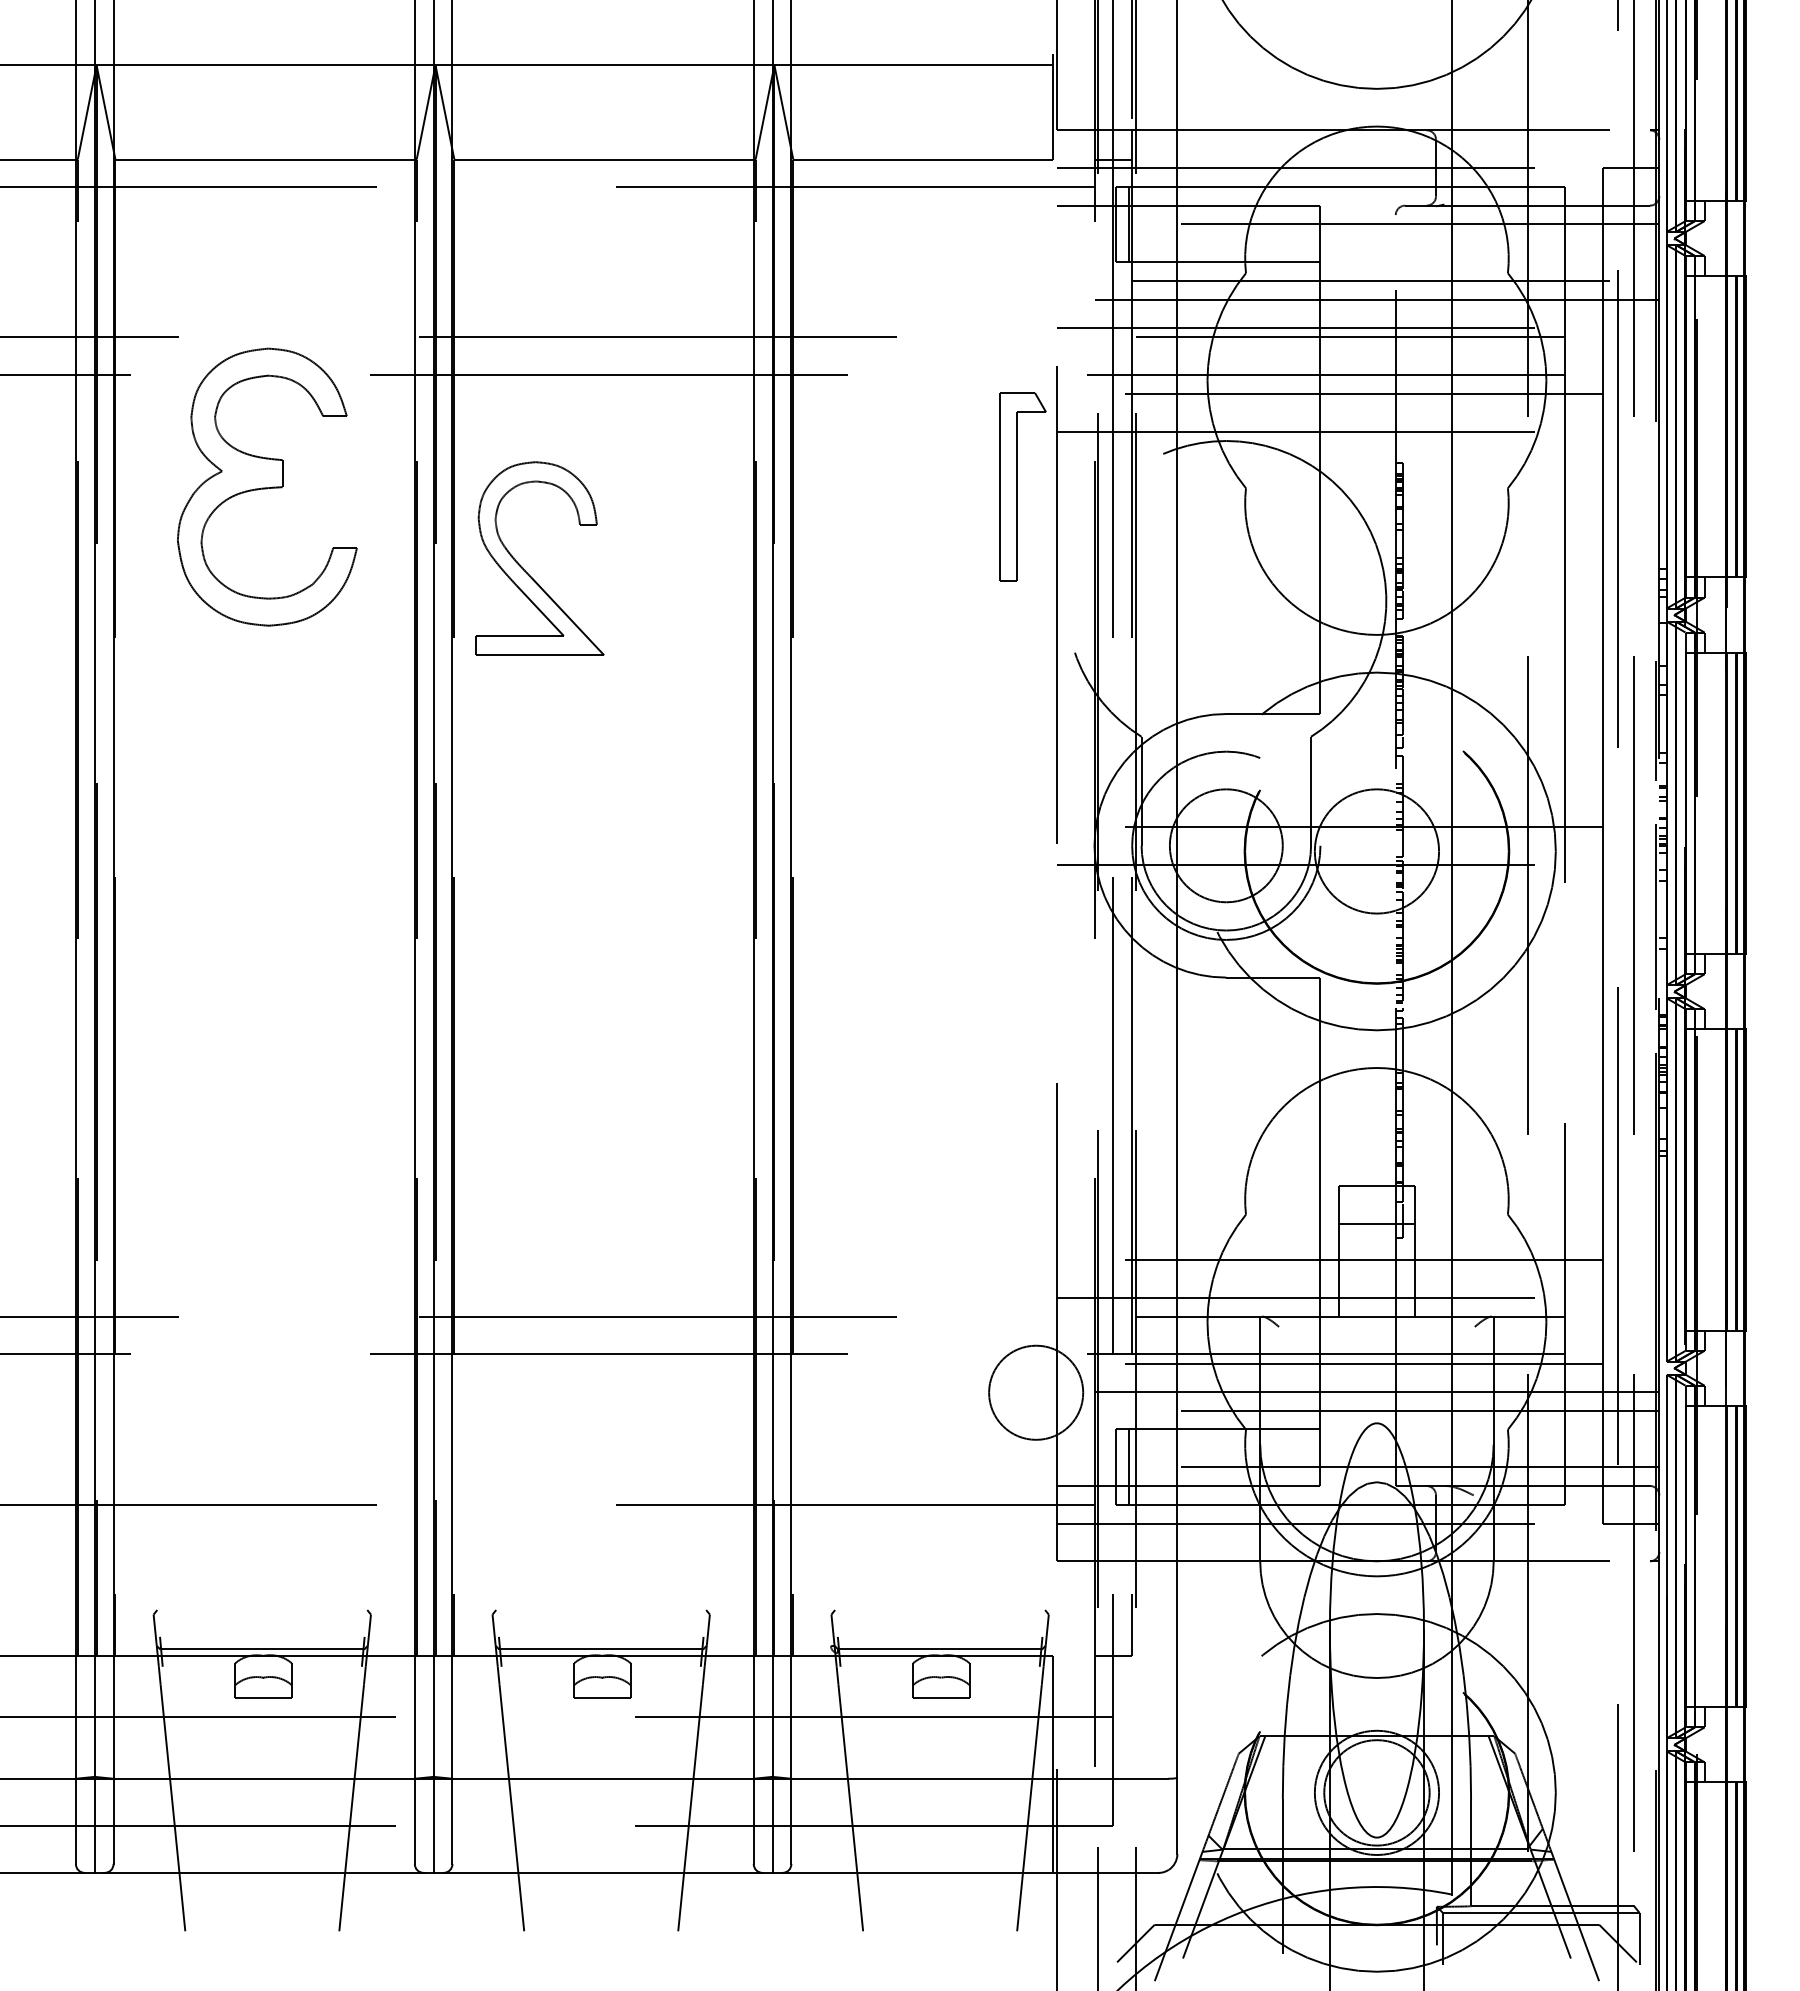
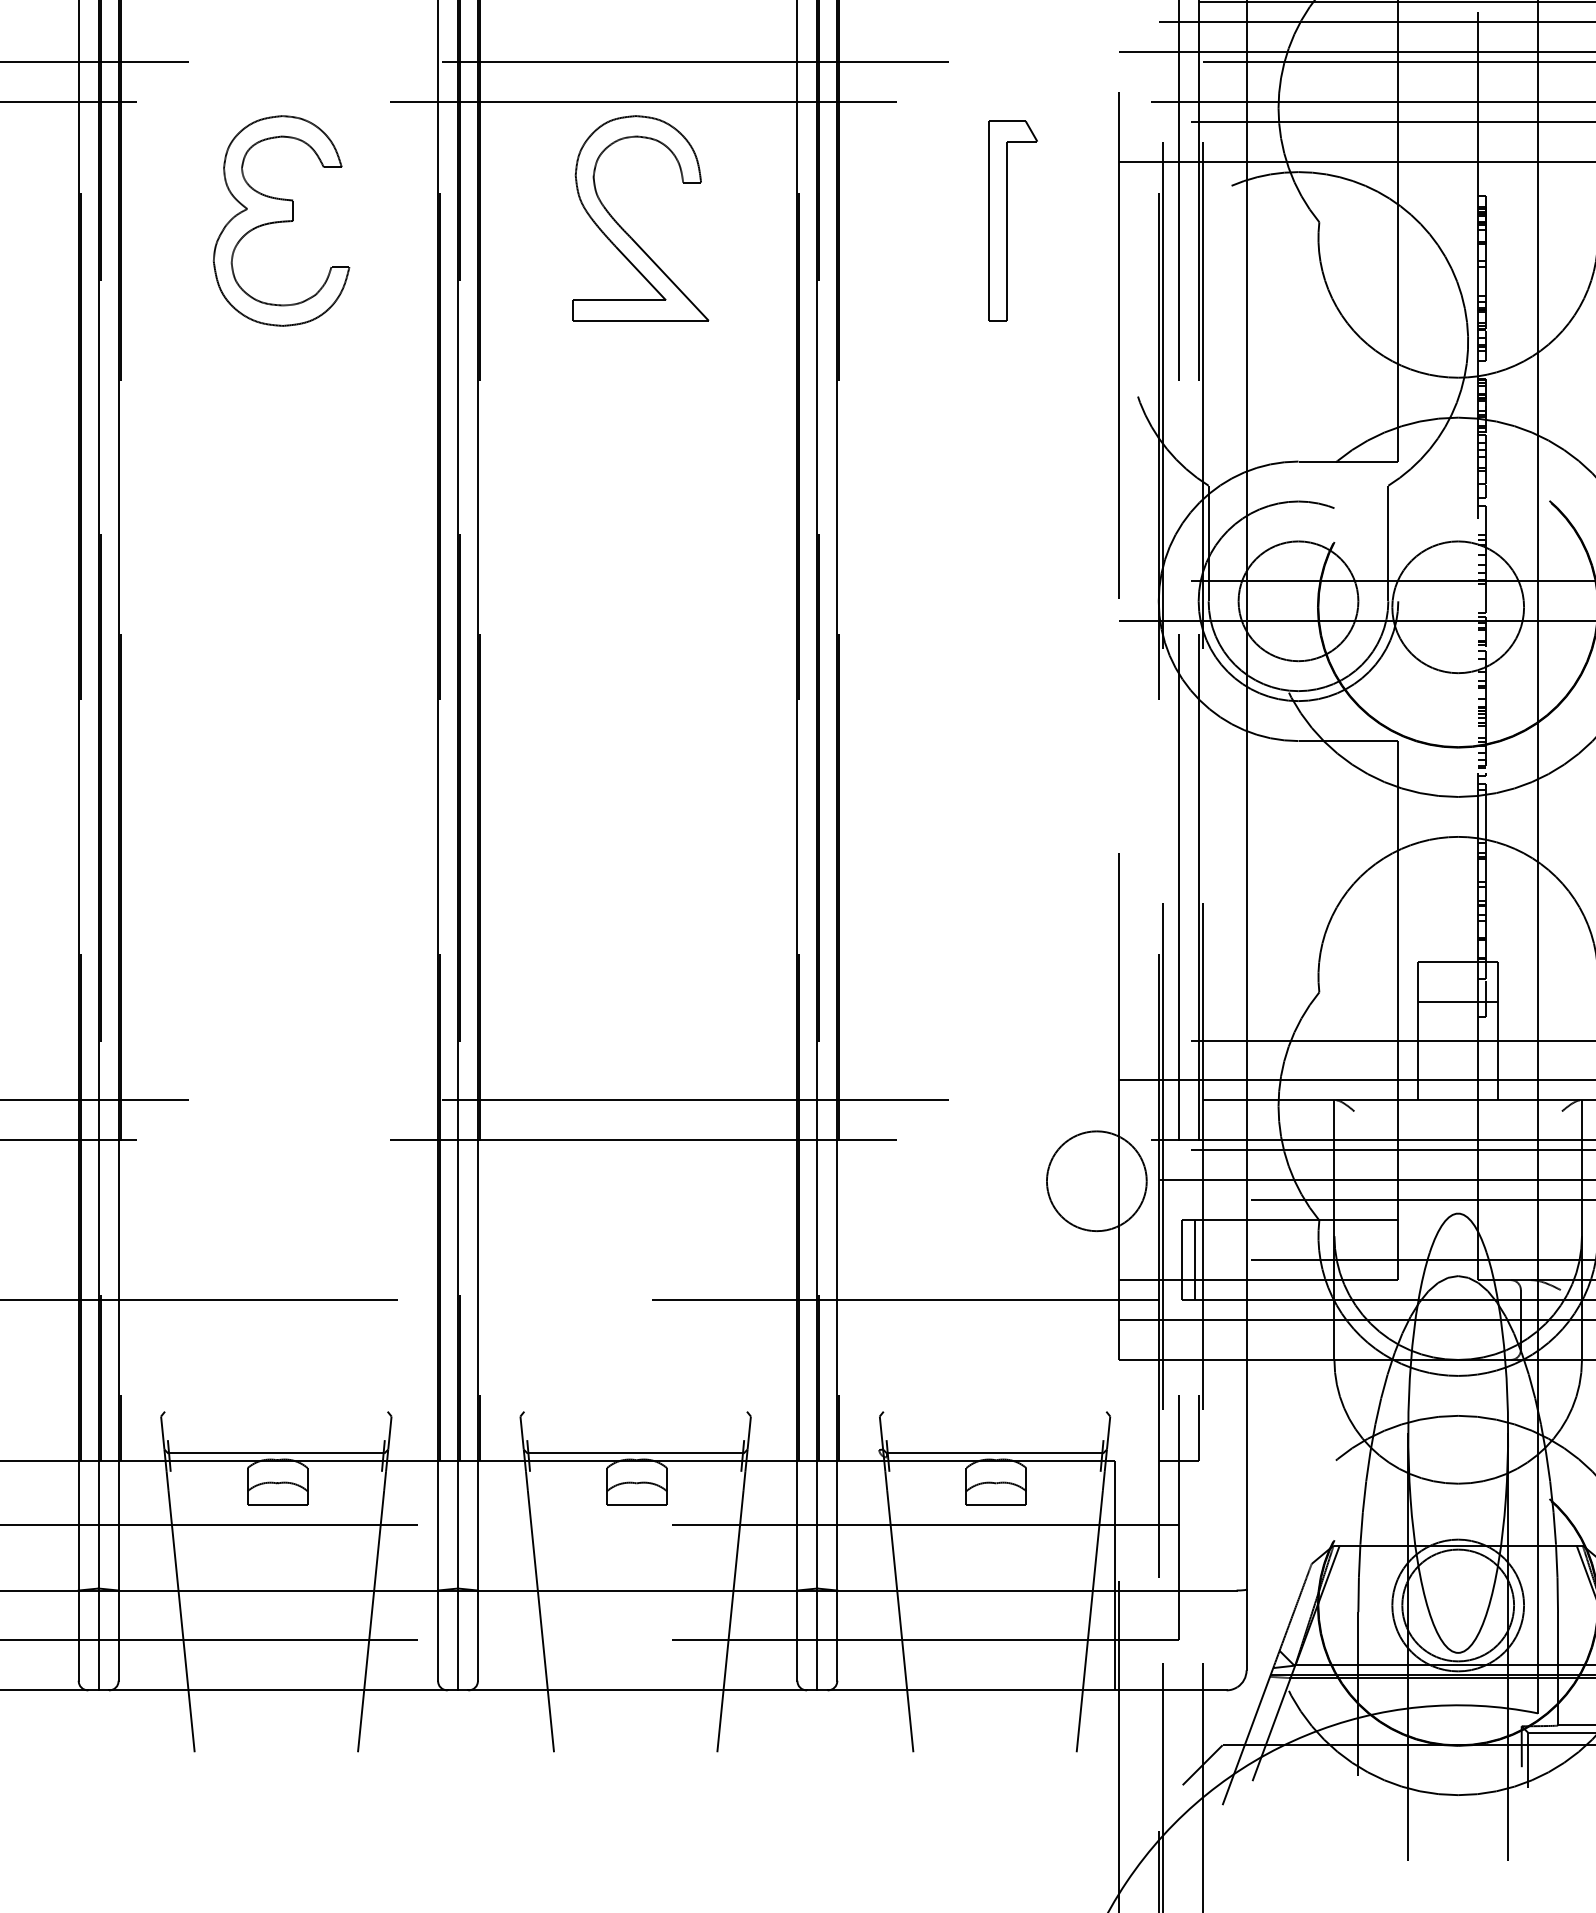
part: (266, 486) -> (280, 220), size x0.71
part: (1022, 486) -> (1012, 220), moved
part: (523, 567) -> (623, 227), moved

